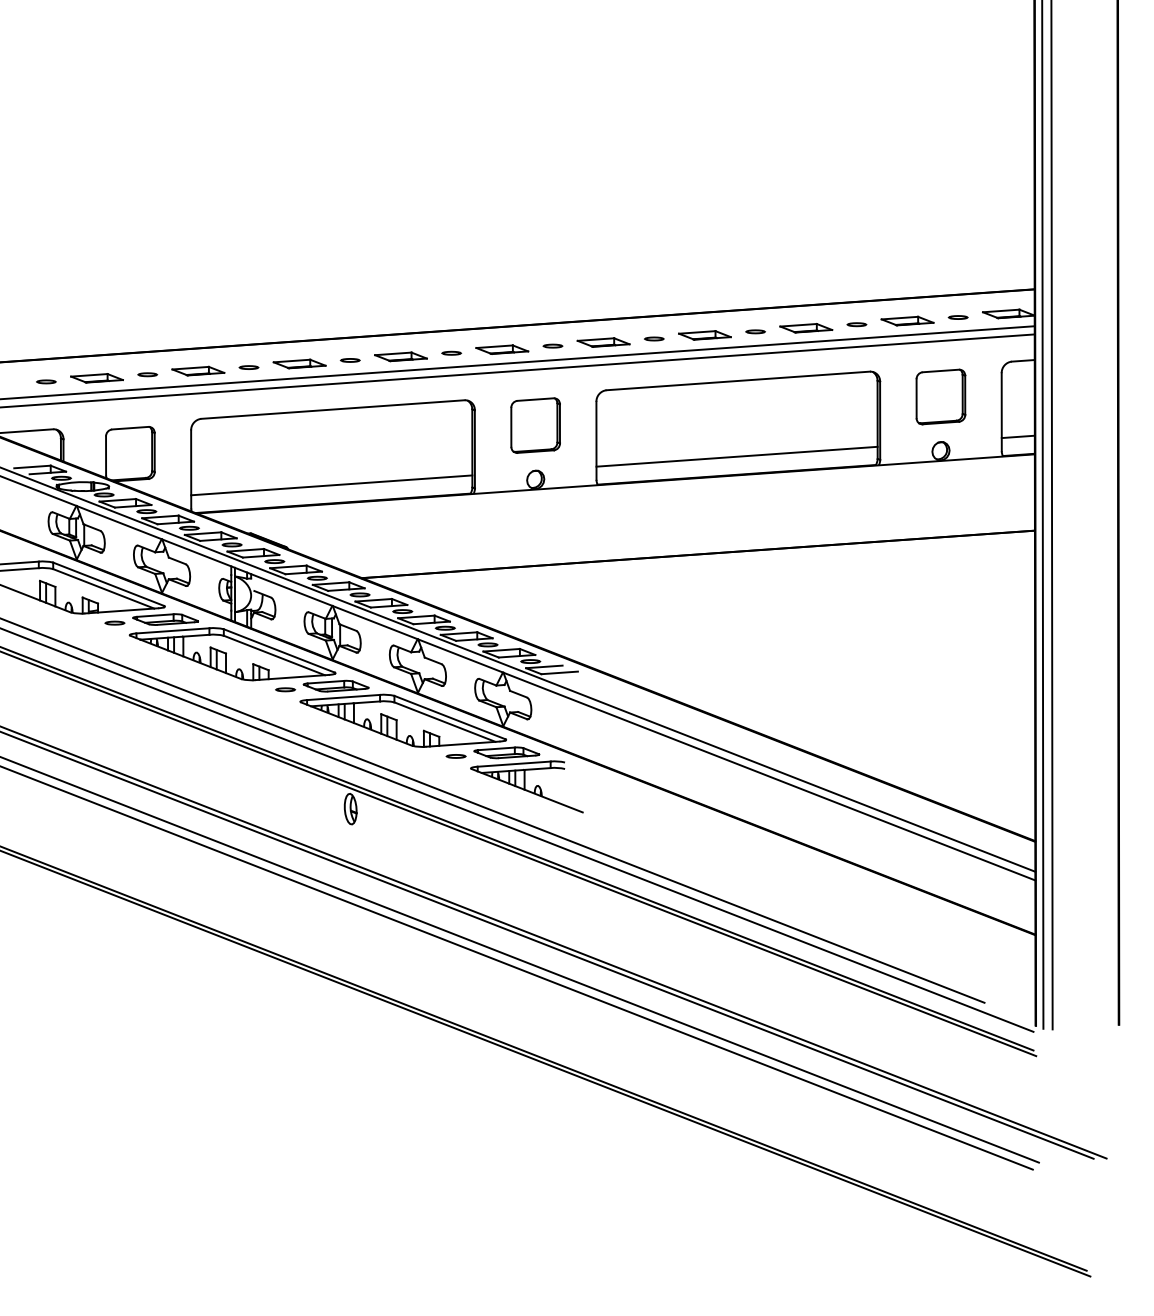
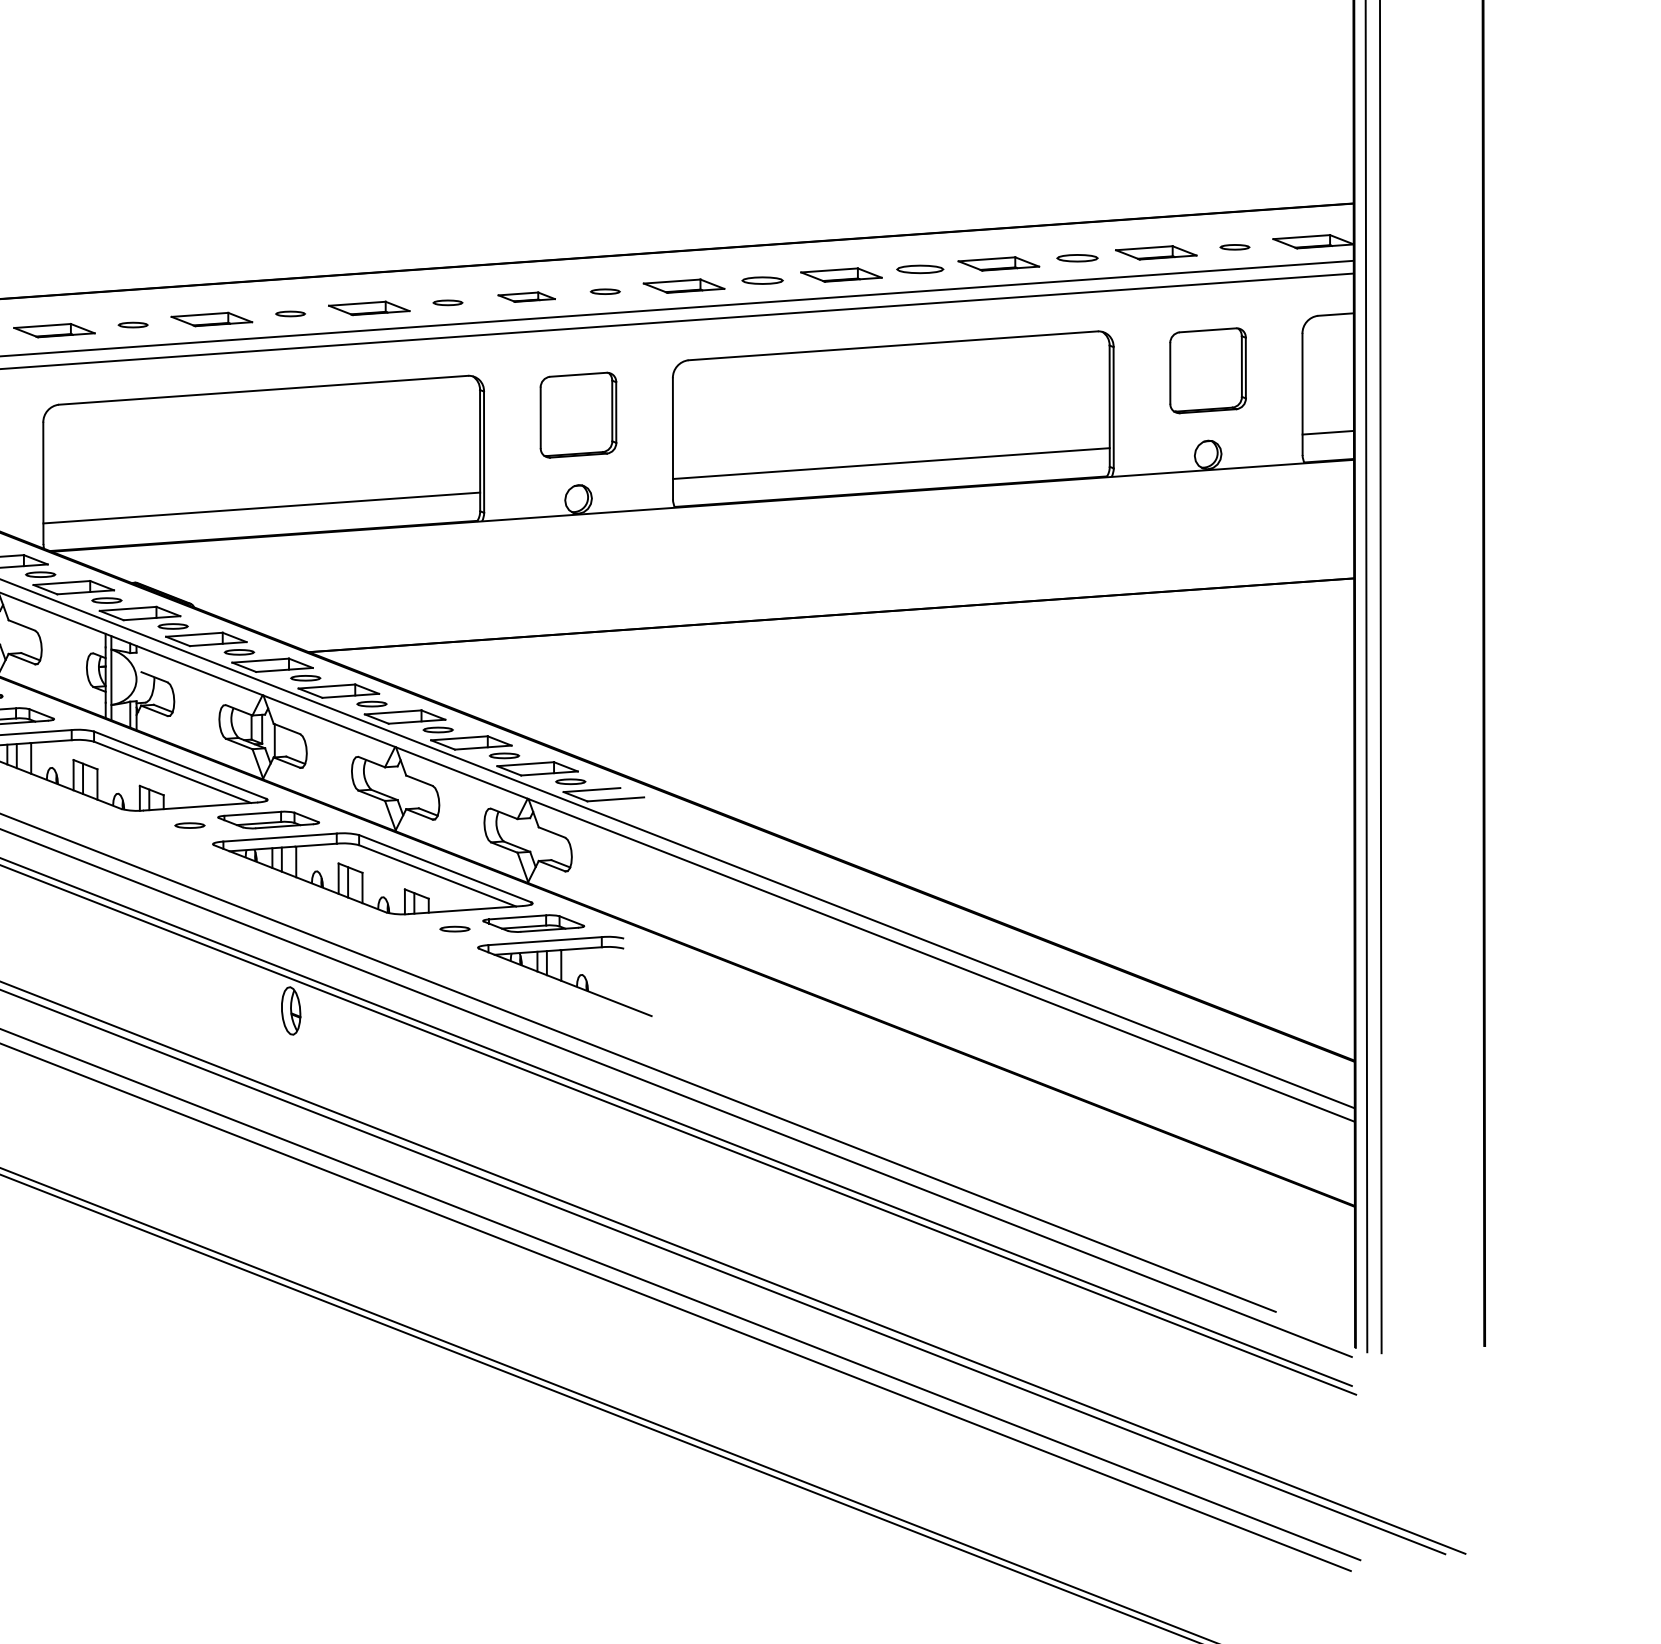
part: (856, 324) -> (1076, 258), size x1.4
part: (755, 331) -> (920, 269), size x1.6
part: (654, 338) -> (763, 279), size x1.4
part: (502, 349) -> (526, 296), size x0.7

